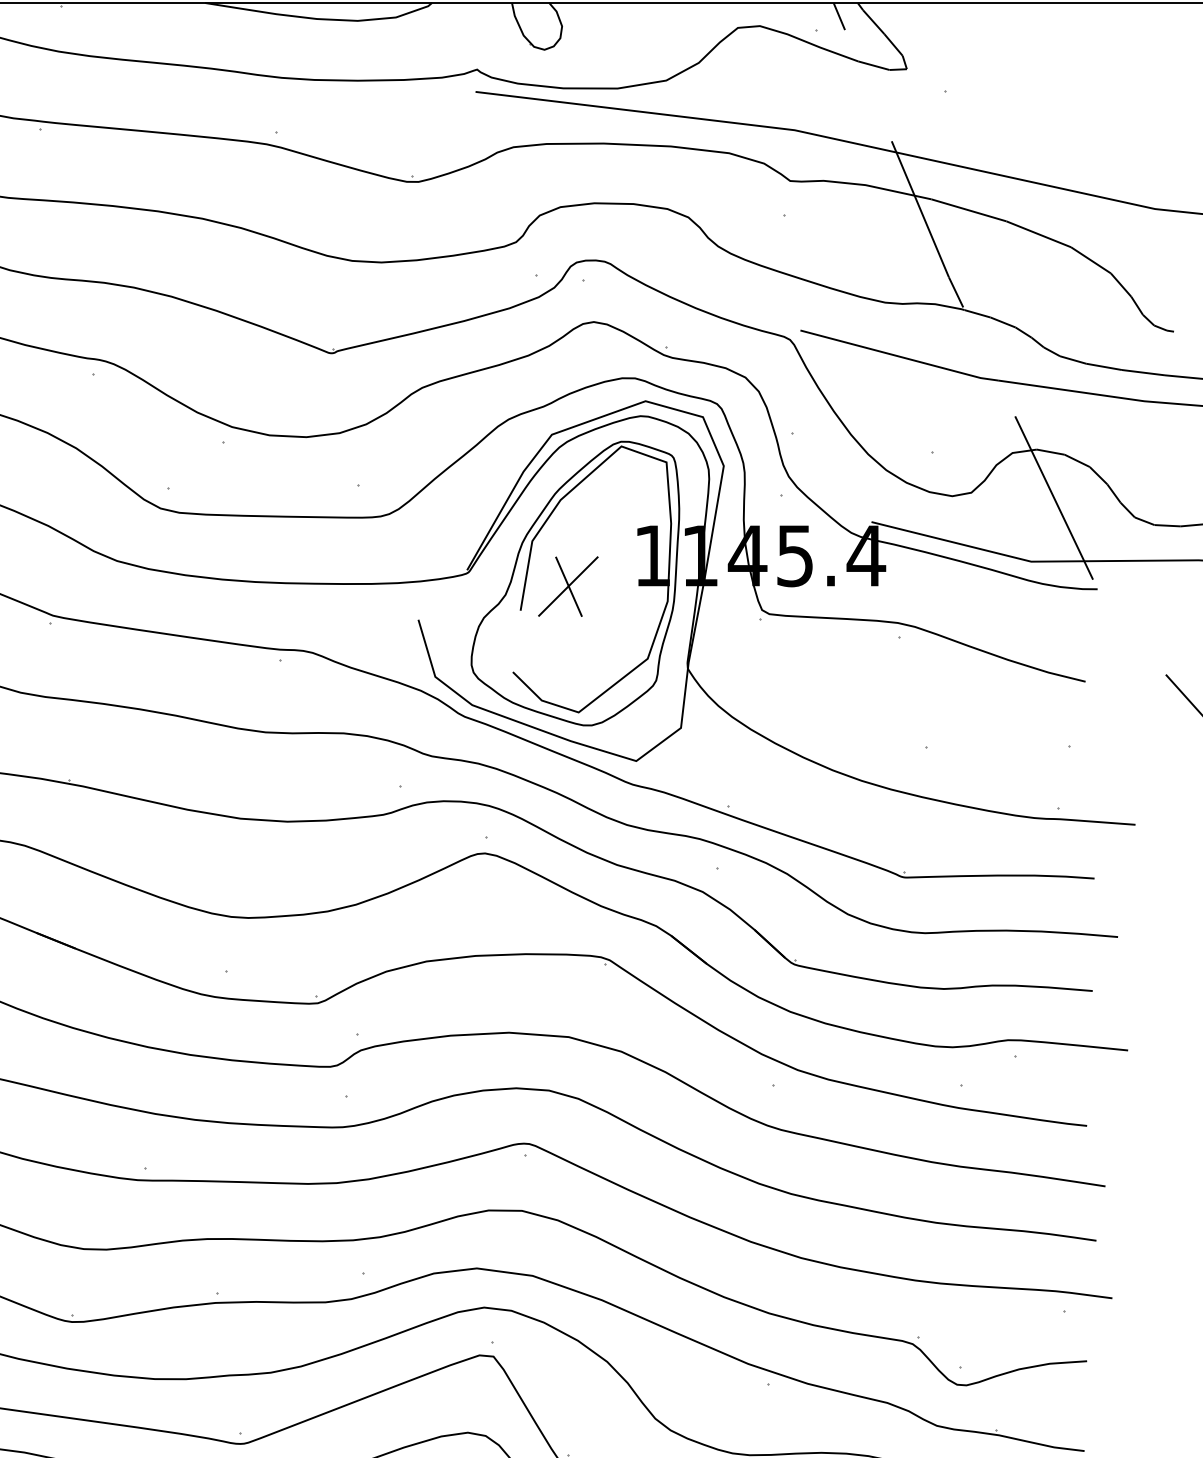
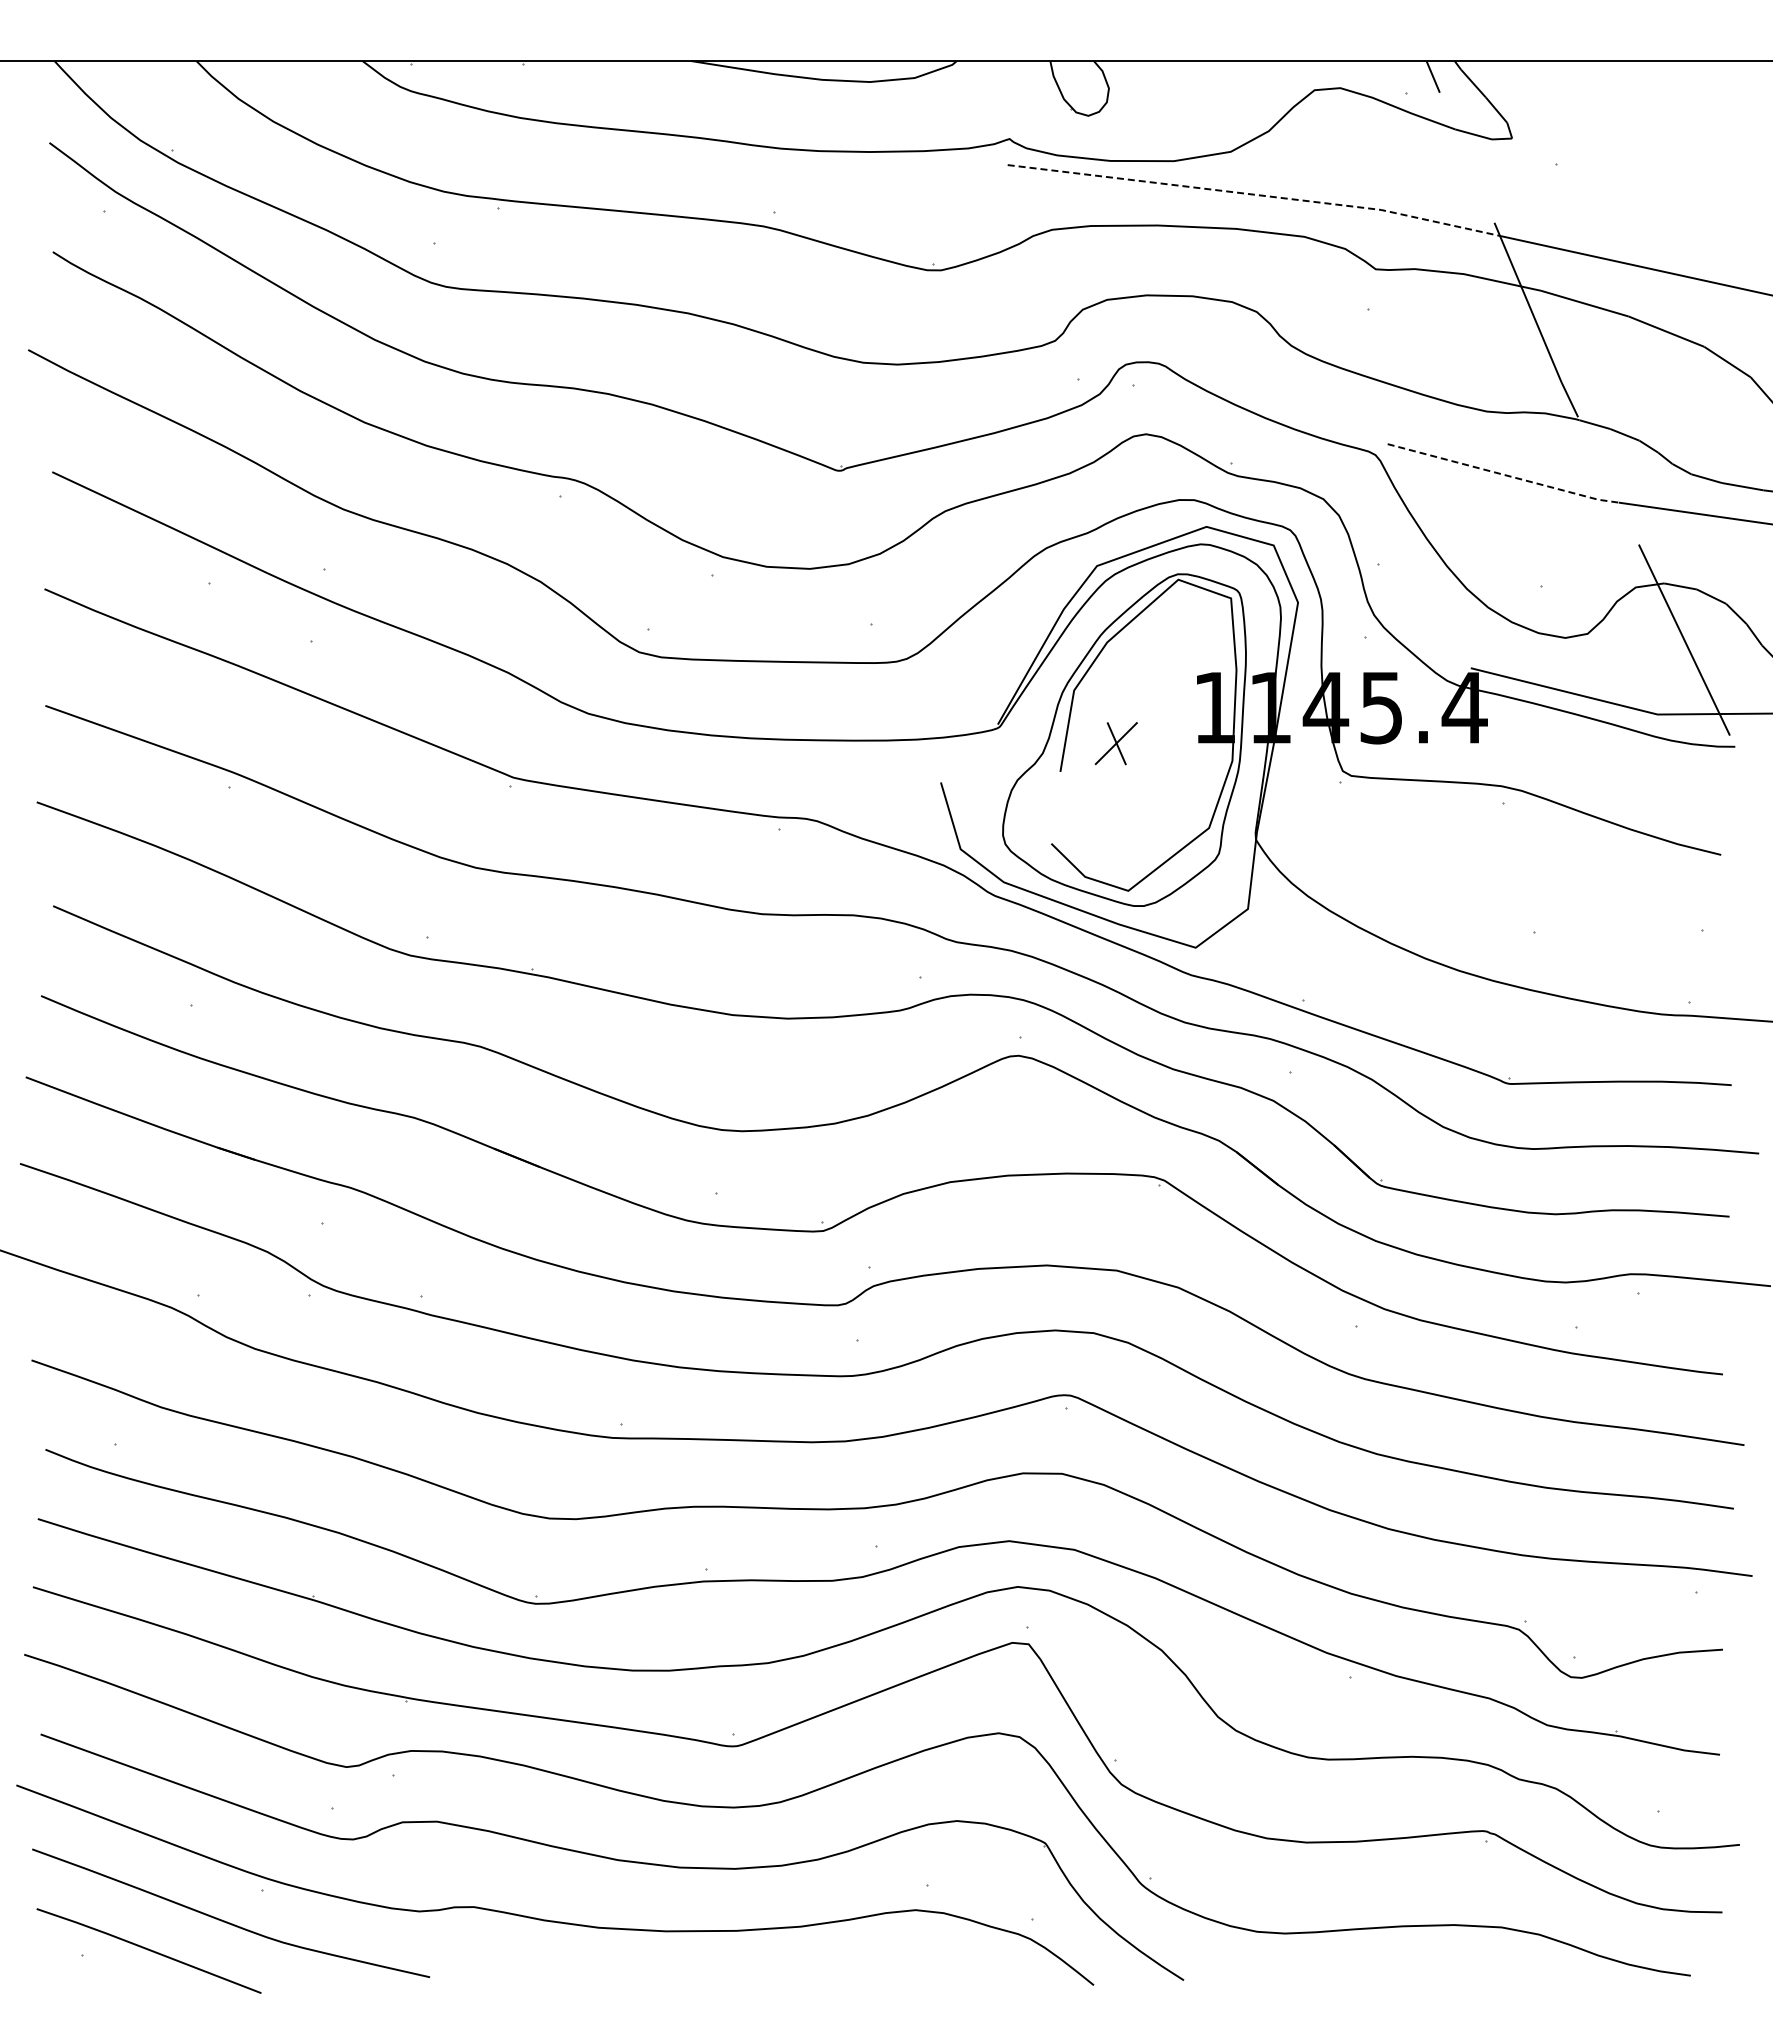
line: (687, 117) -> (1255, 194), solid -> dashed
line: (900, 356) -> (1504, 474), solid -> dashed
part: (568, 586) -> (1116, 743), size x0.6

